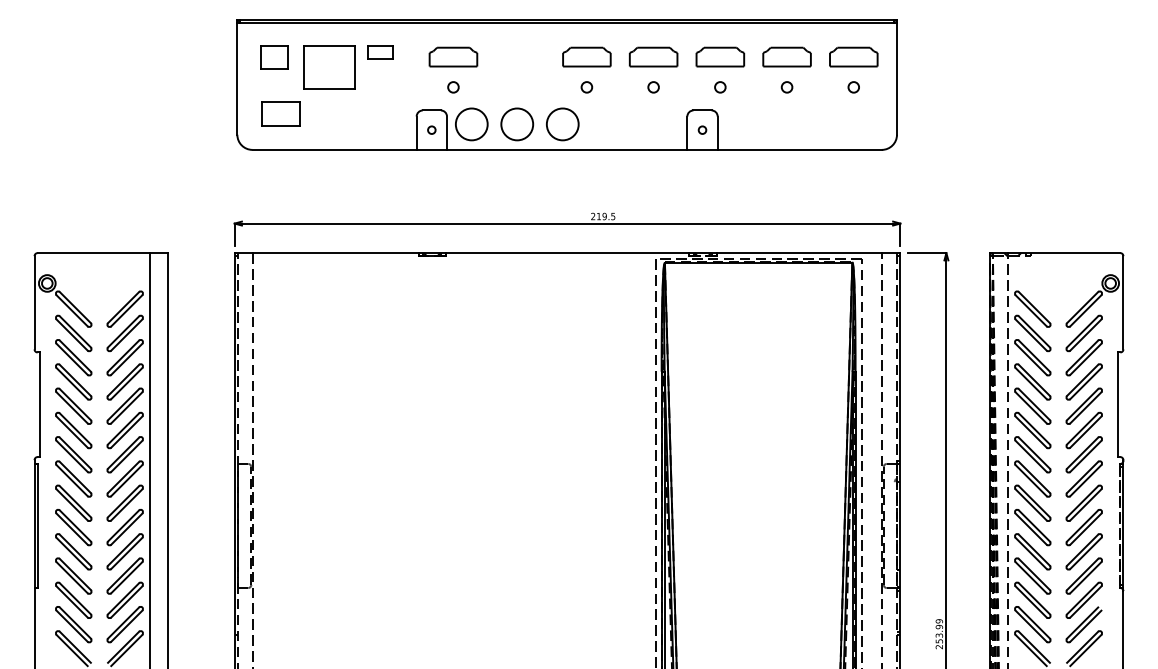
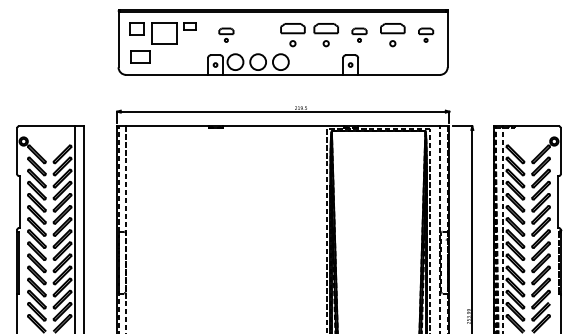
part: (453, 70) -> (226, 35), size x0.6
part: (720, 70) -> (359, 35), size x0.6
part: (852, 70) -> (425, 35), size x0.6

